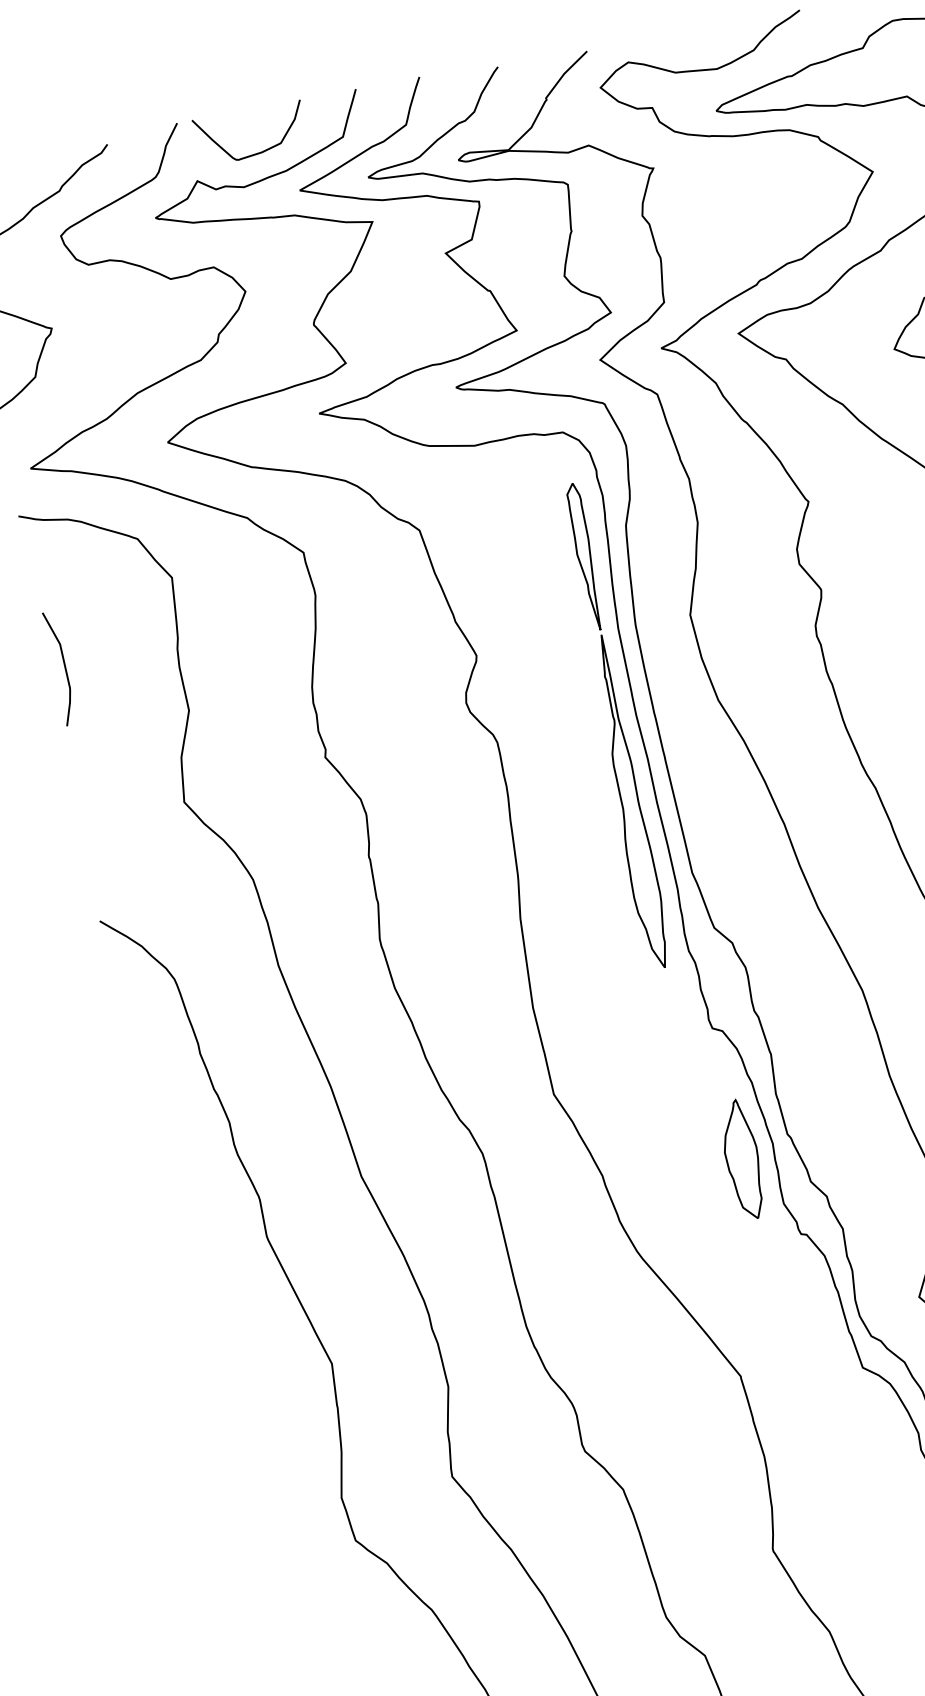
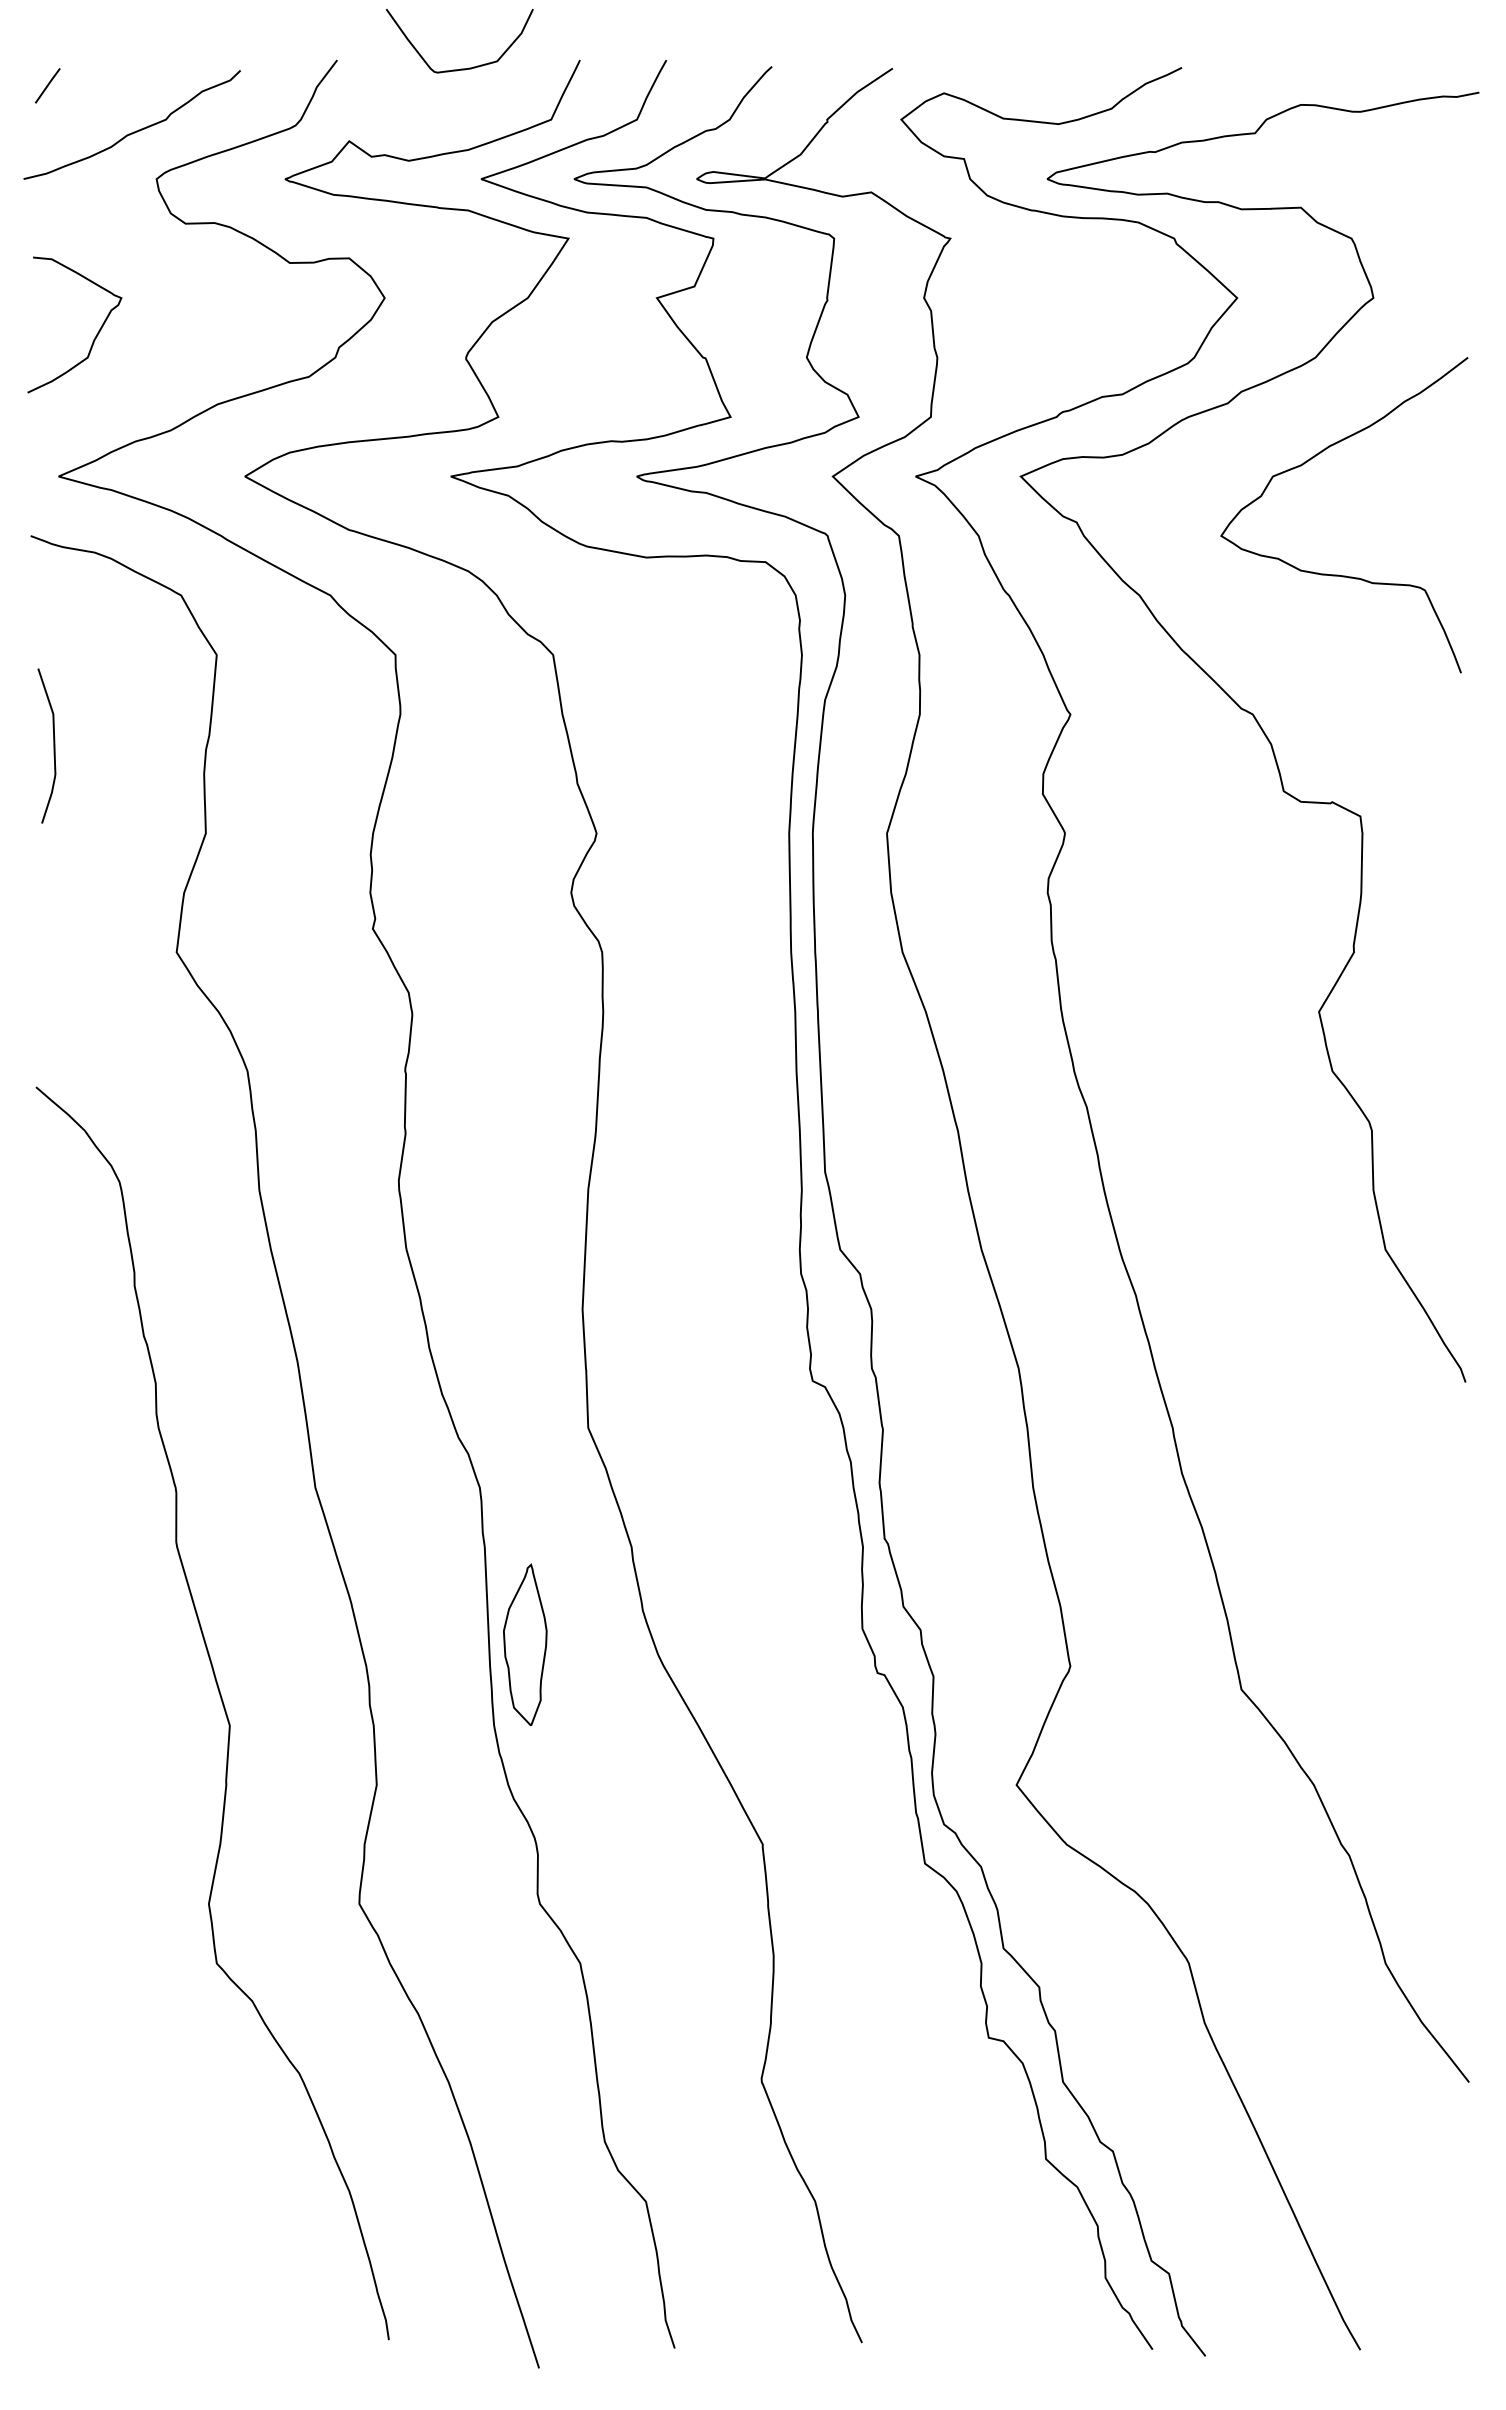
curve: (254, 153) -> (460, 68), moved
part: (614, 726) -> (759, 960), removed
part: (742, 1159) -> (525, 1644), moved

